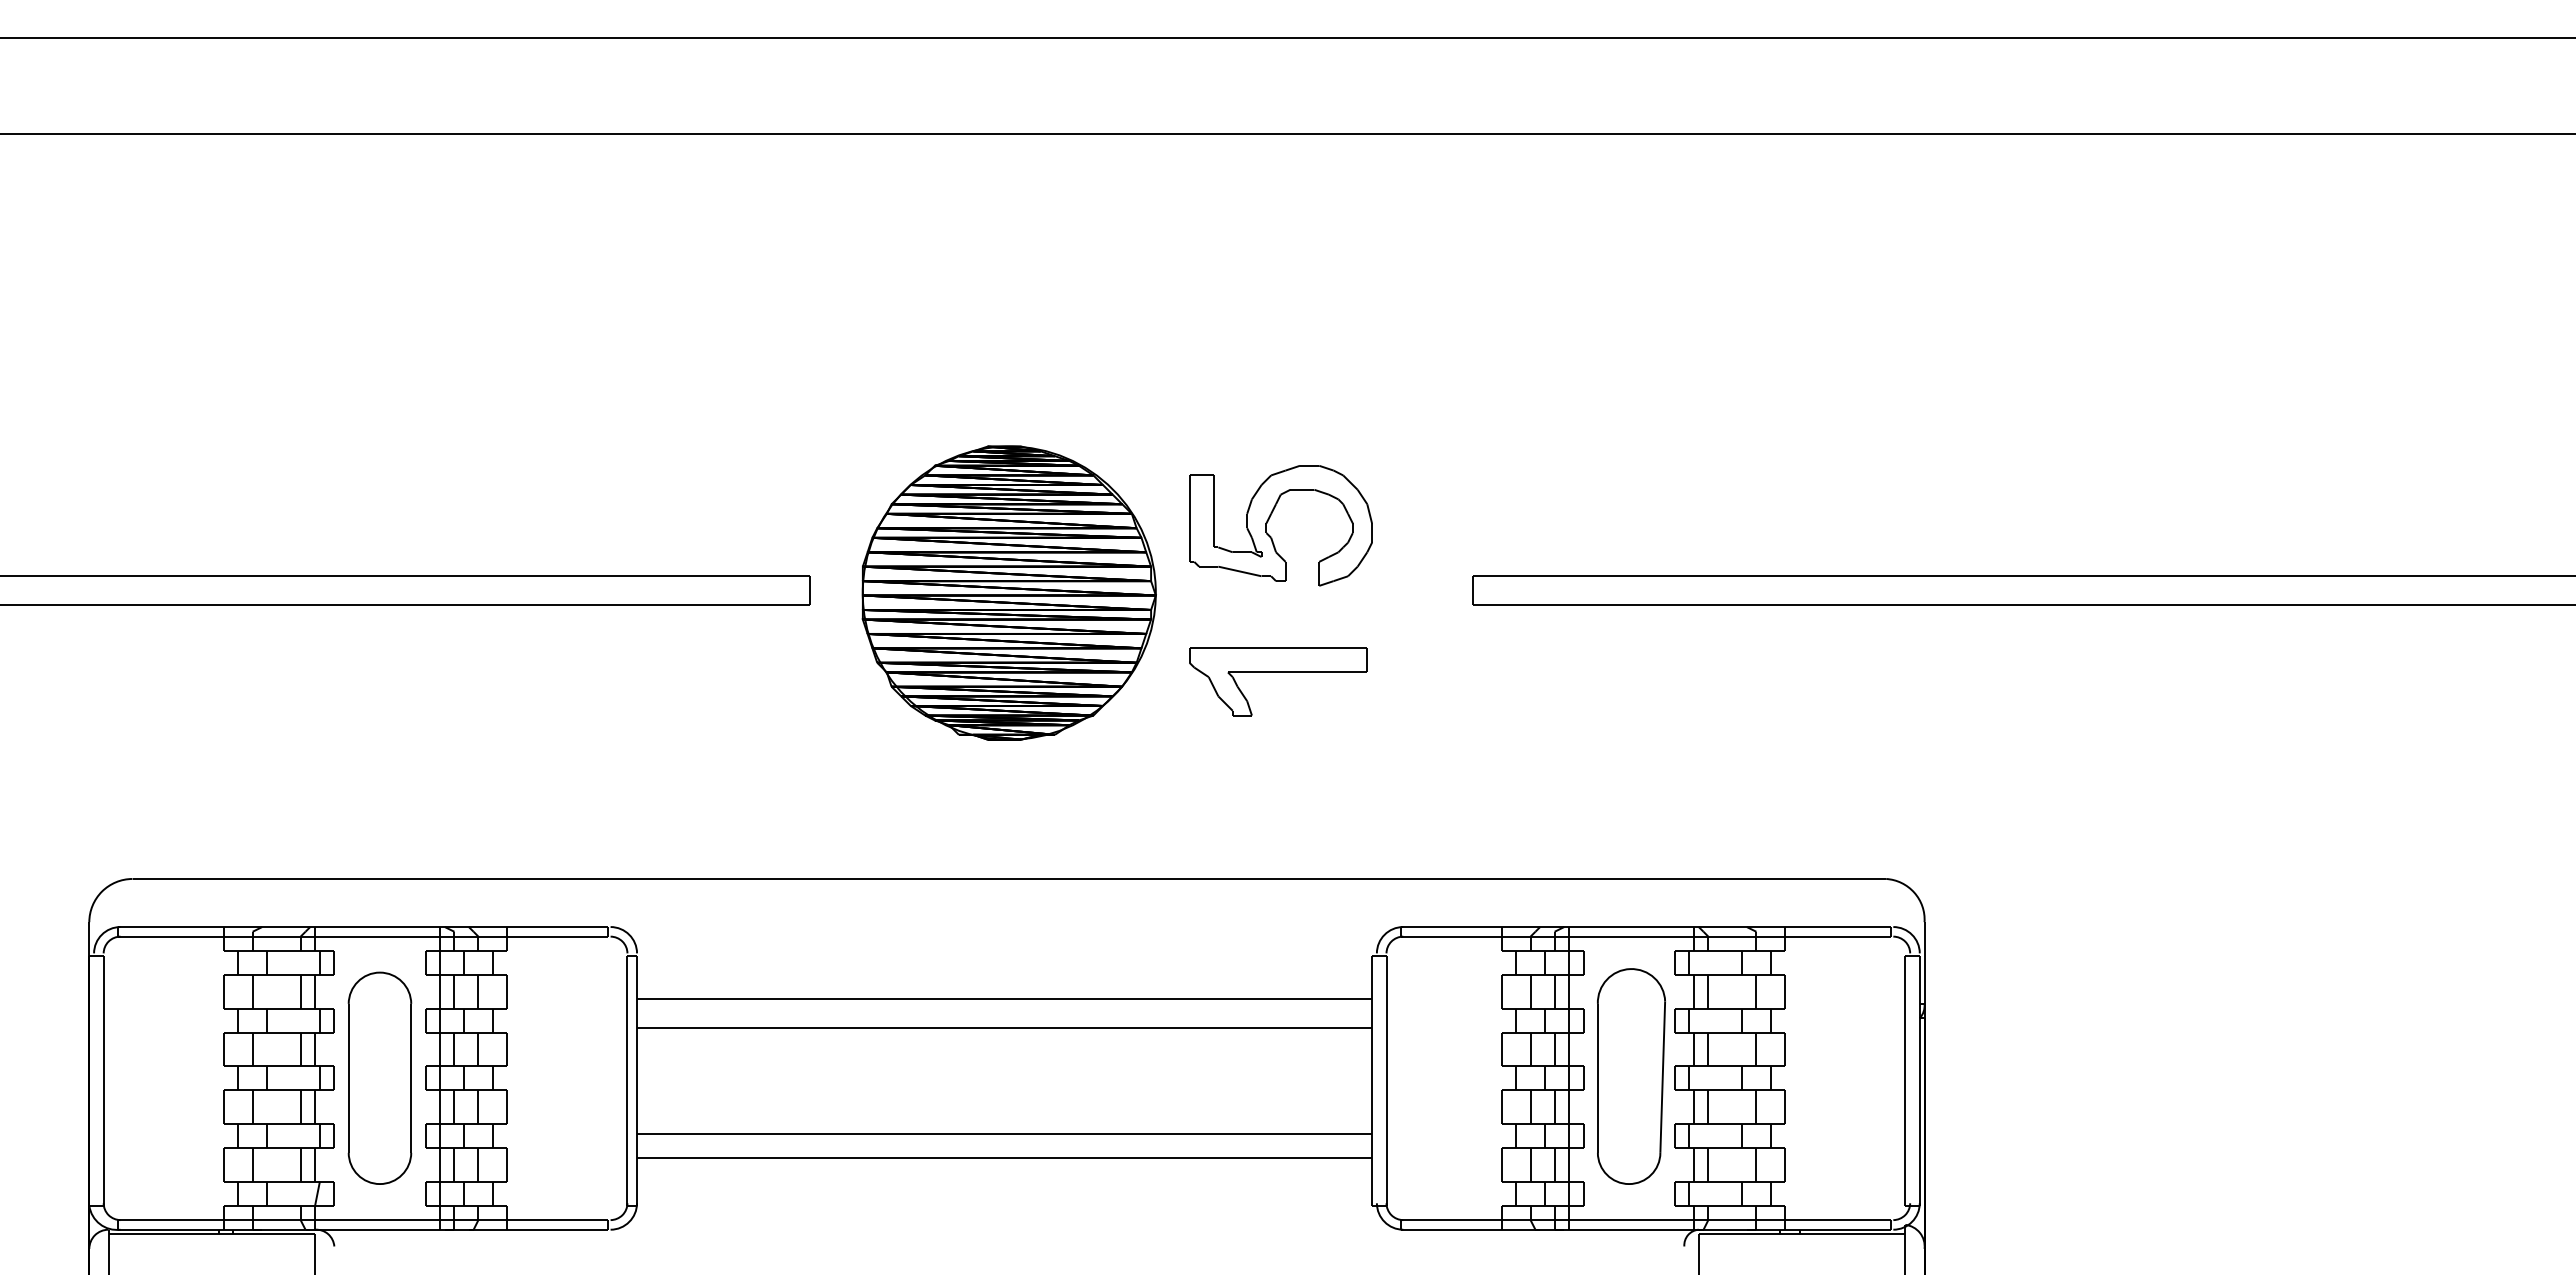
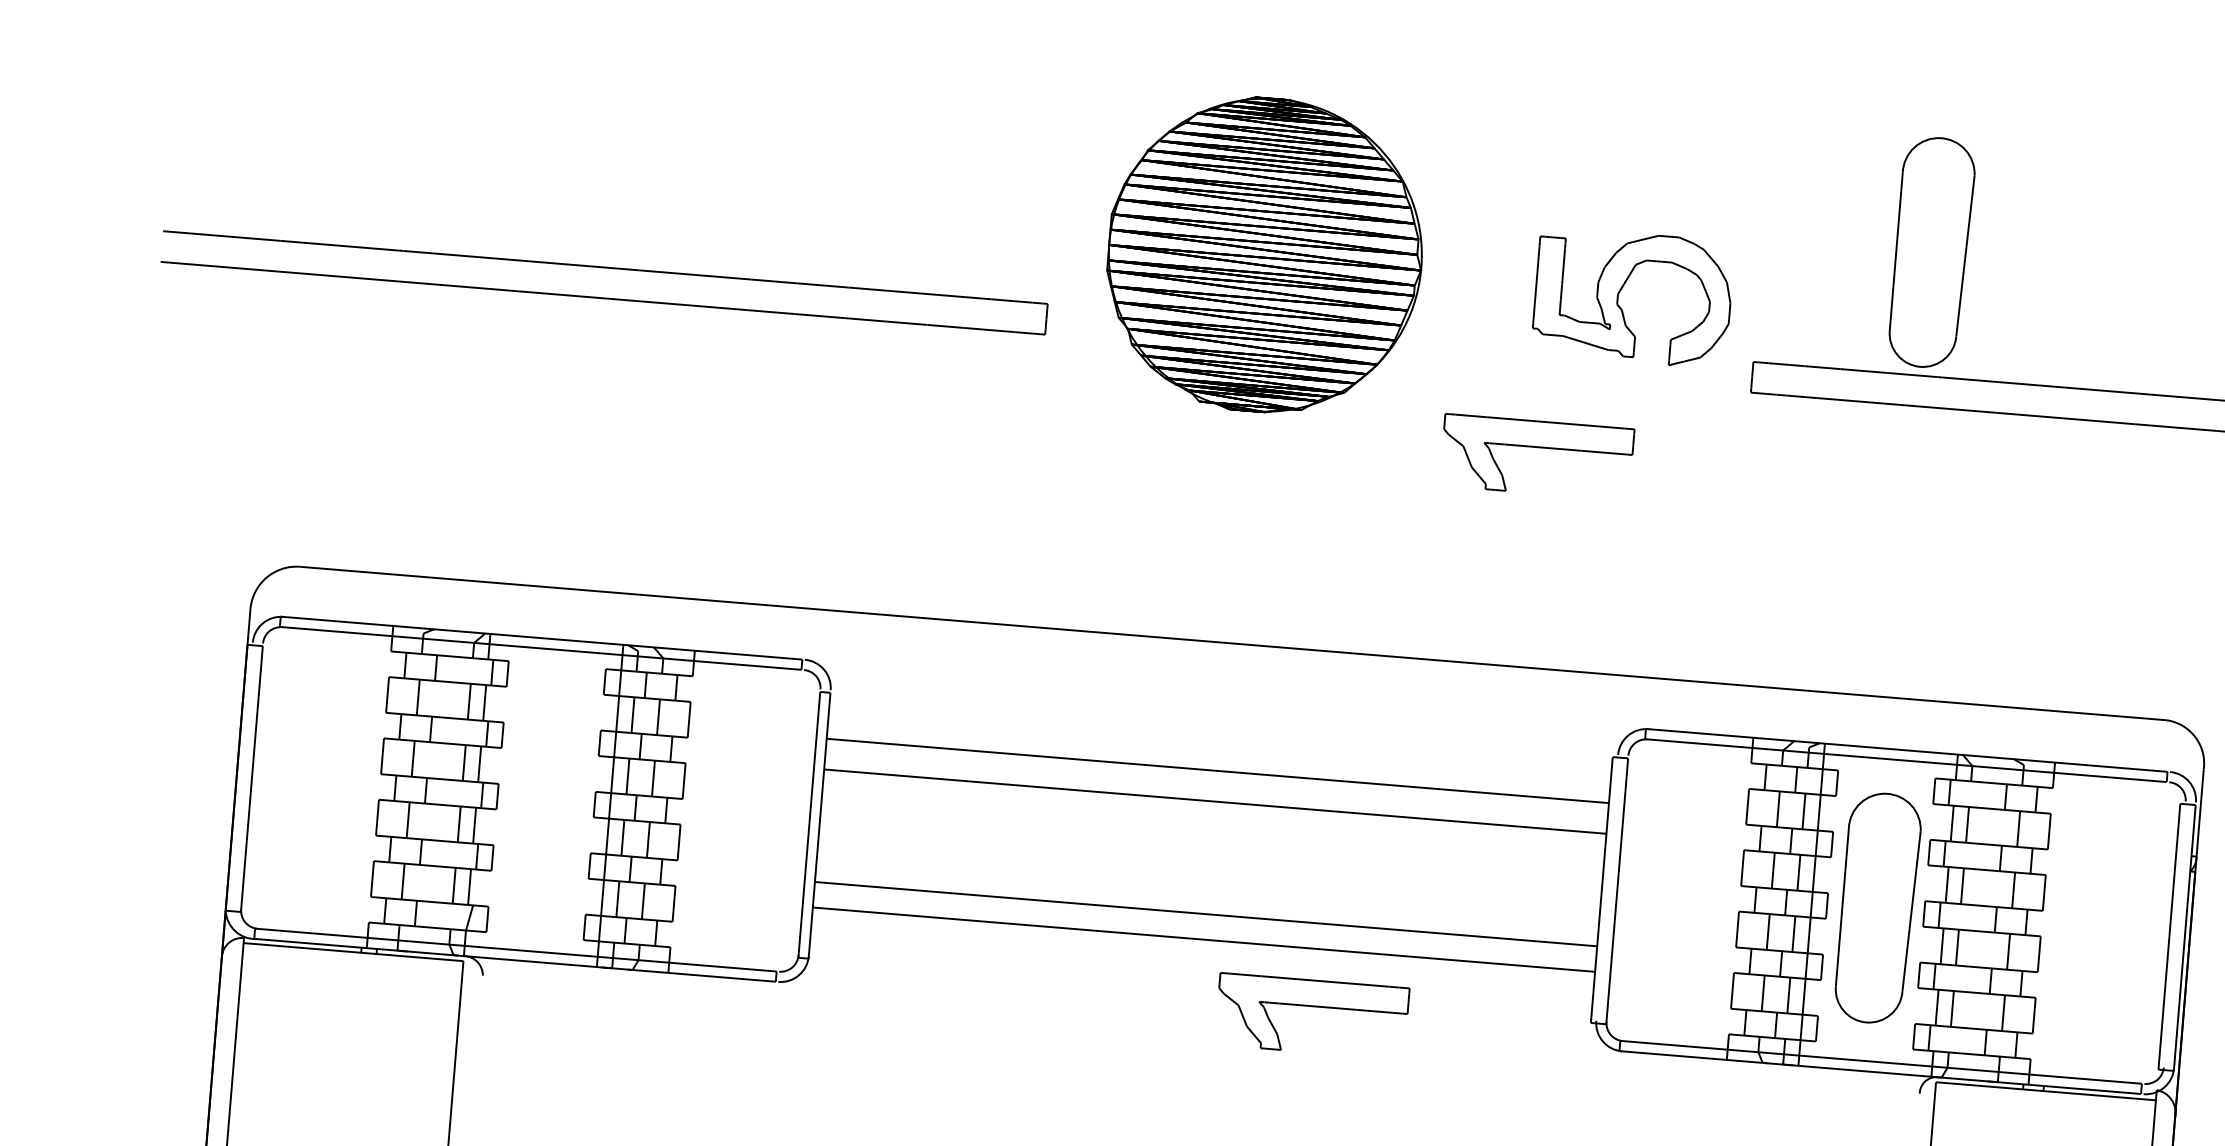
part: (1631, 460) -> (1932, 252), added
part: (1269, 519) -> (1621, 290), moved
part: (1008, 592) -> (1264, 254), moved
part: (379, 1077) -> (545, 799), removed
part: (1111, 1211) -> (1313, 1006), added

